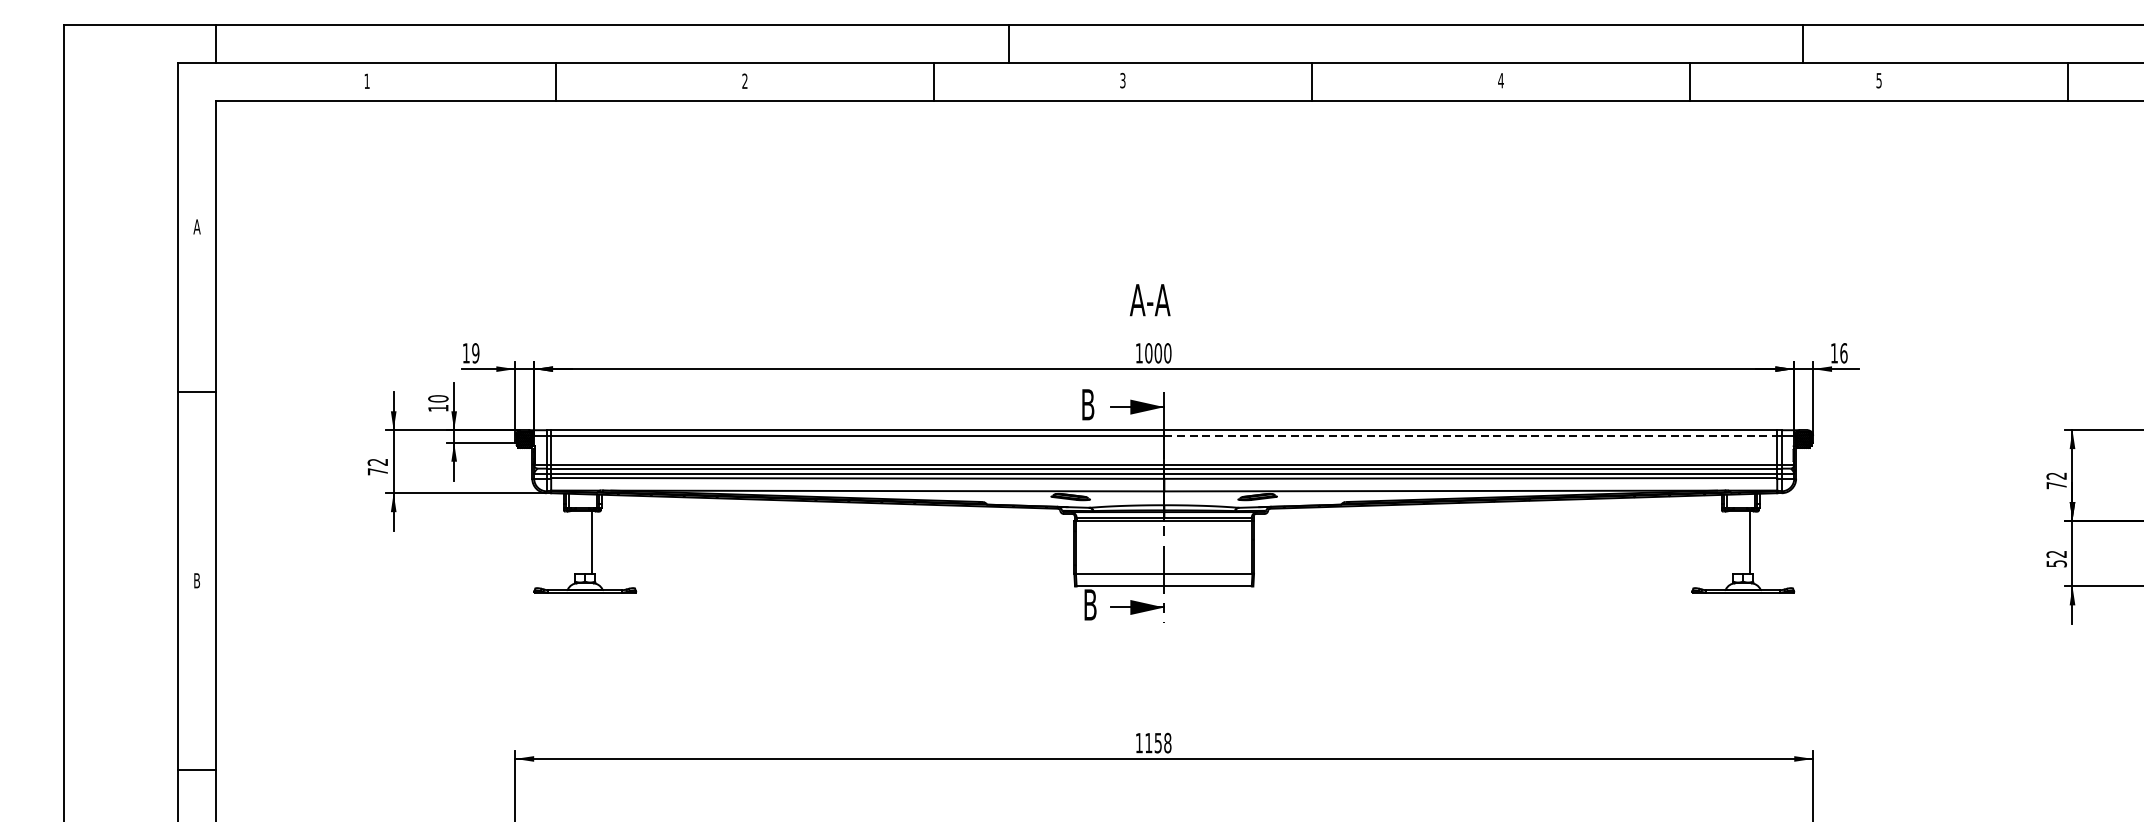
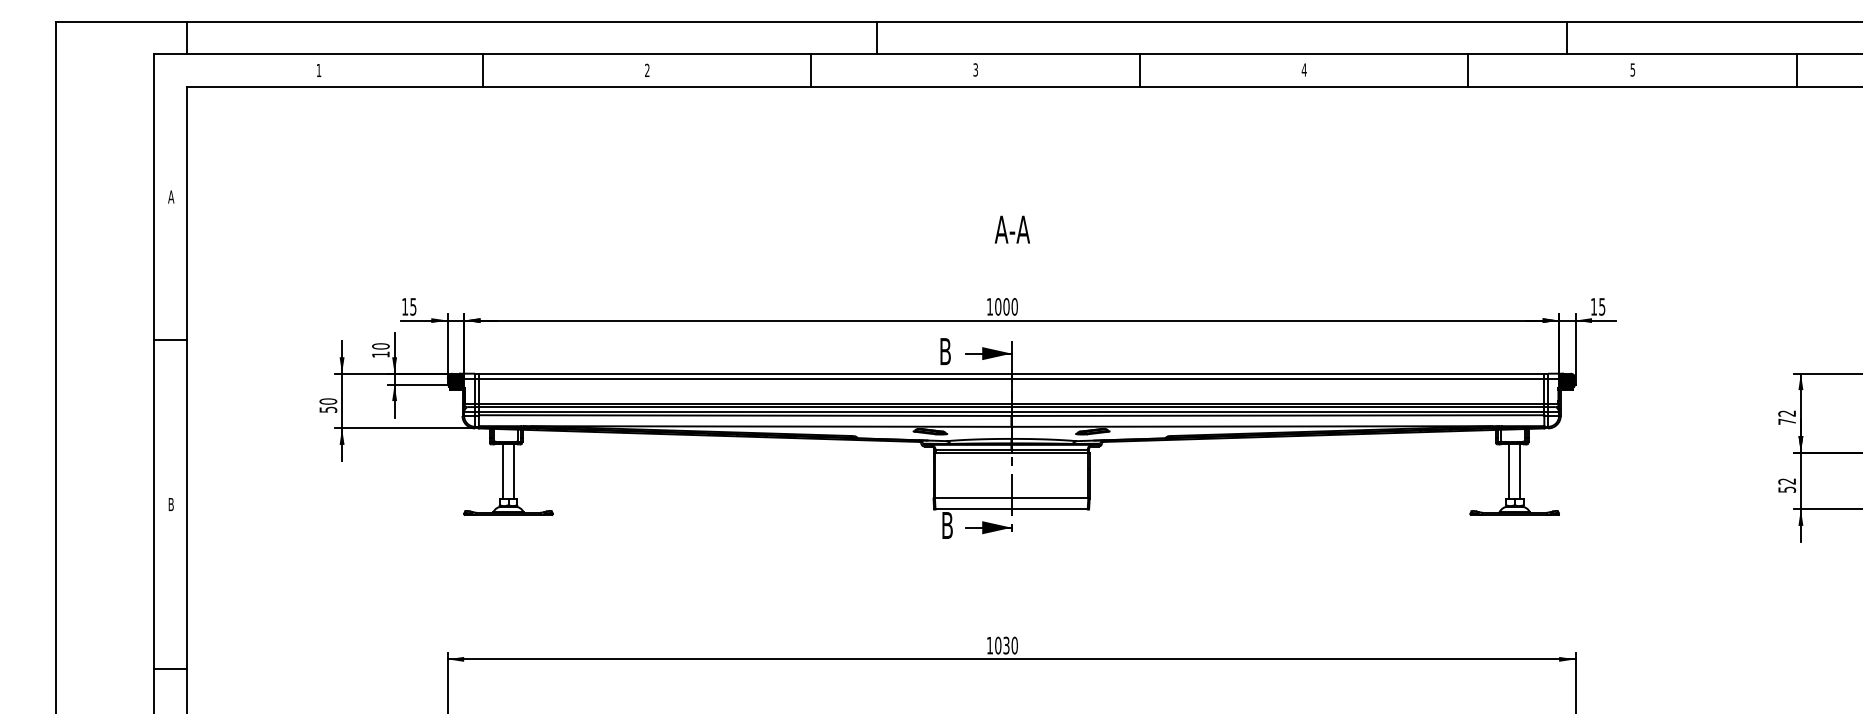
text: (1149, 299) -> (1011, 229), moved
text: (475, 352) -> (413, 306), 19 -> 15
text: (1844, 352) -> (1602, 306), 16 -> 15
line: (1471, 435) -> (1278, 378), dashed -> solid
text: (378, 466) -> (328, 405), 72 -> 50
line: (579, 542) -> (503, 471), added
line: (1737, 542) -> (1509, 471), added
text: (1158, 743) -> (1006, 645), 1158 -> 1030

